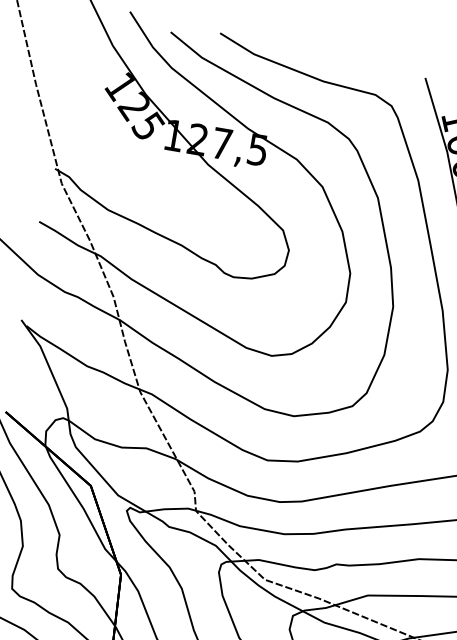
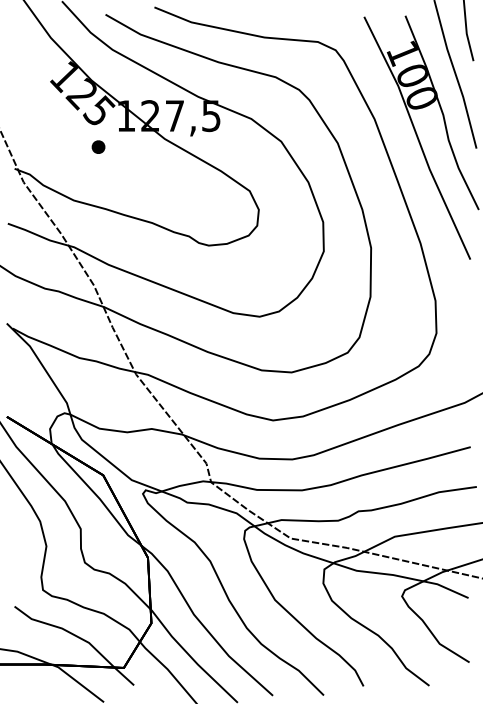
part: (141, 160) -> (98, 146), added

